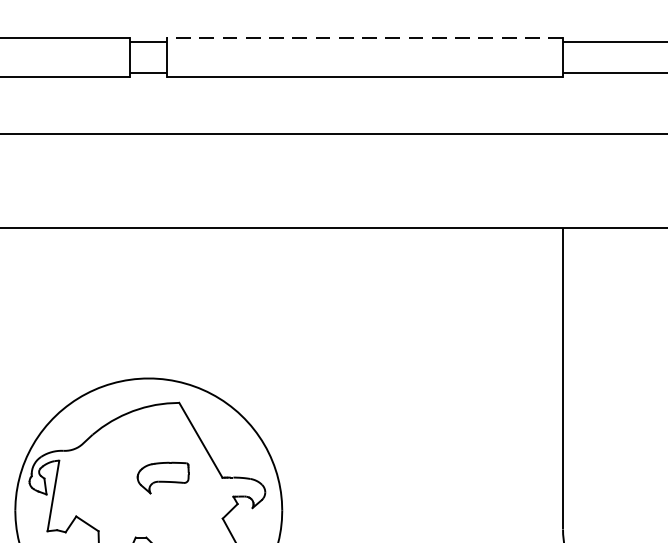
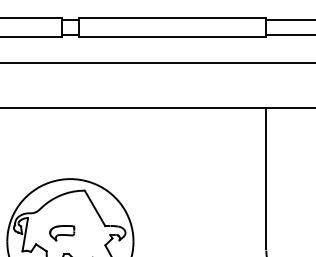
line: (364, 38) -> (172, 18), dashed -> solid
part: (163, 478) -> (62, 233), moved

